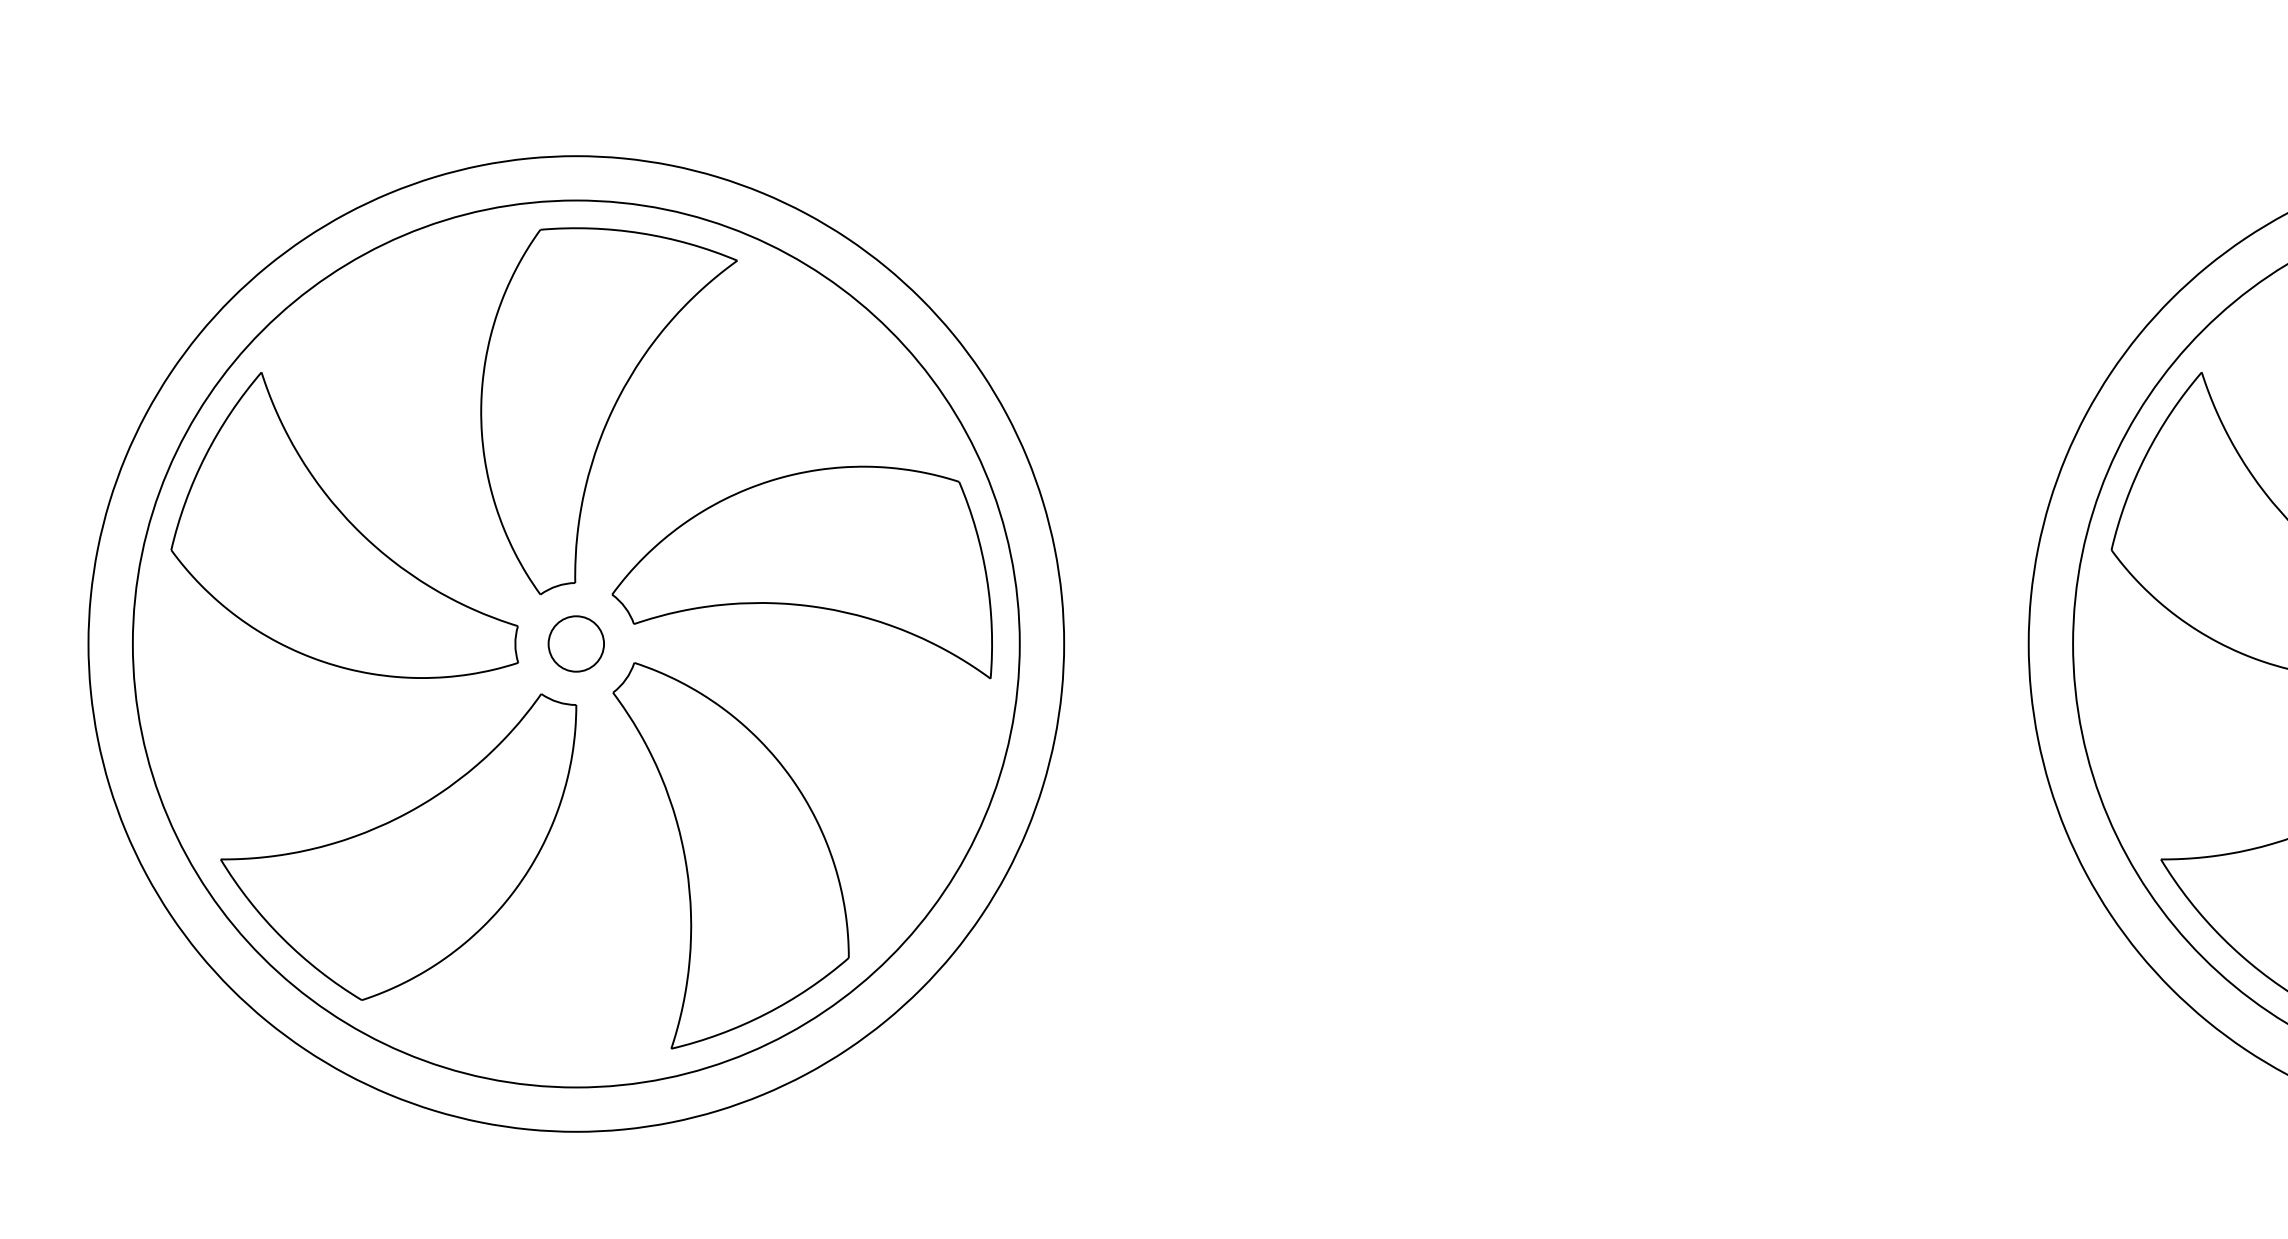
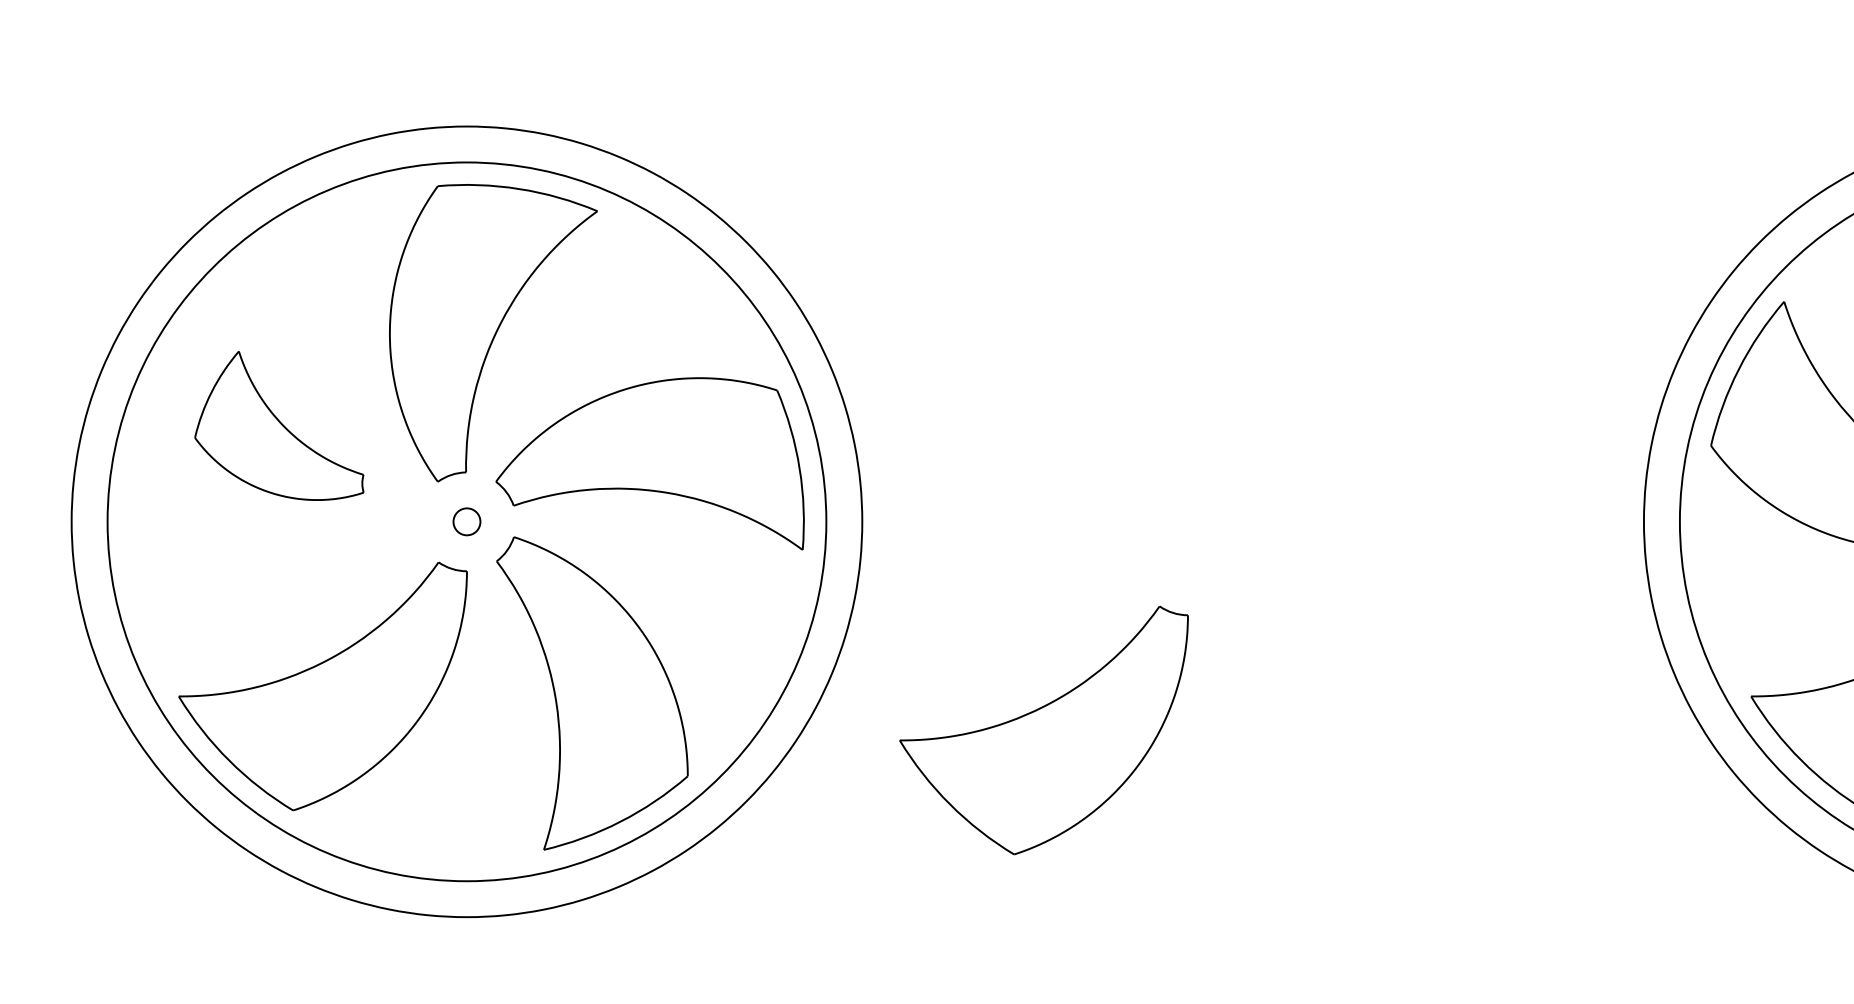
part: (344, 525) -> (279, 425), size x0.6
circle: (575, 643) -> (466, 521), size x0.6
part: (1287, 901) -> (1043, 730), added

